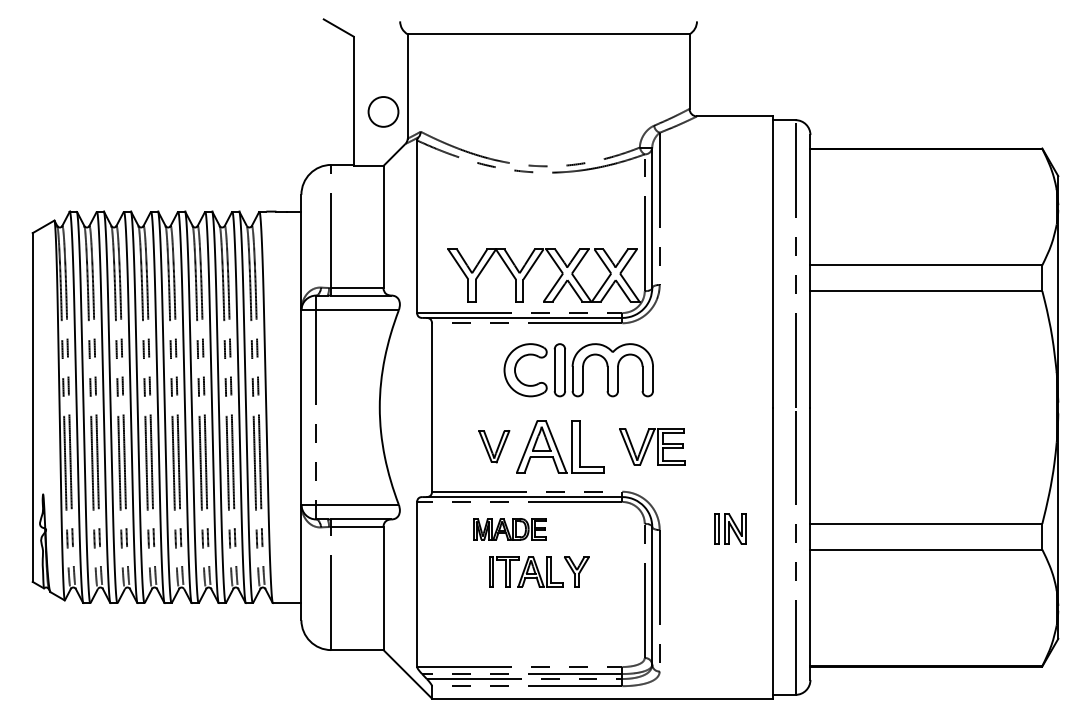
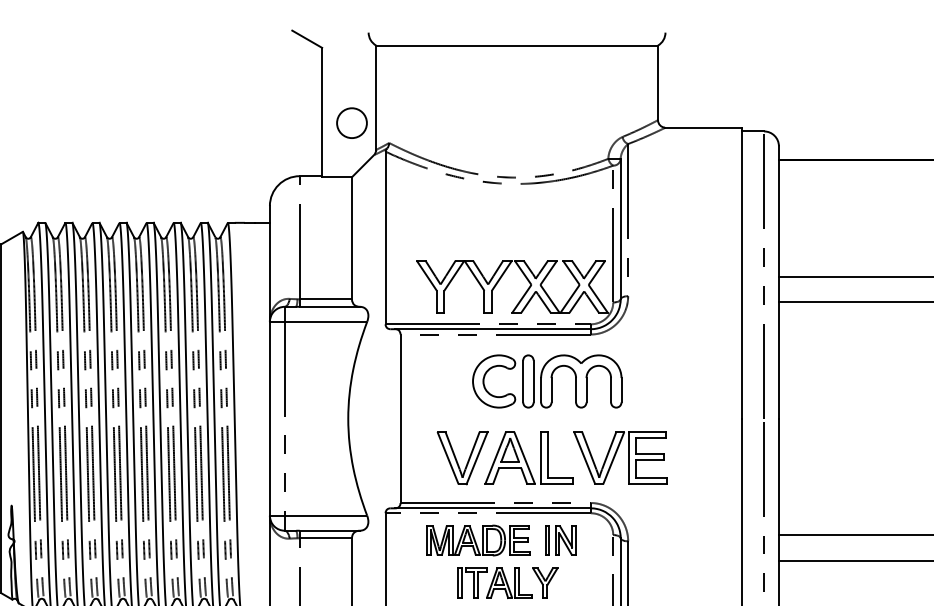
part: (494, 446) -> (462, 457), size x1.67
part: (652, 446) -> (620, 457), size x1.43
part: (730, 528) -> (560, 539), moved
part: (509, 529) -> (477, 540), size x1.43

